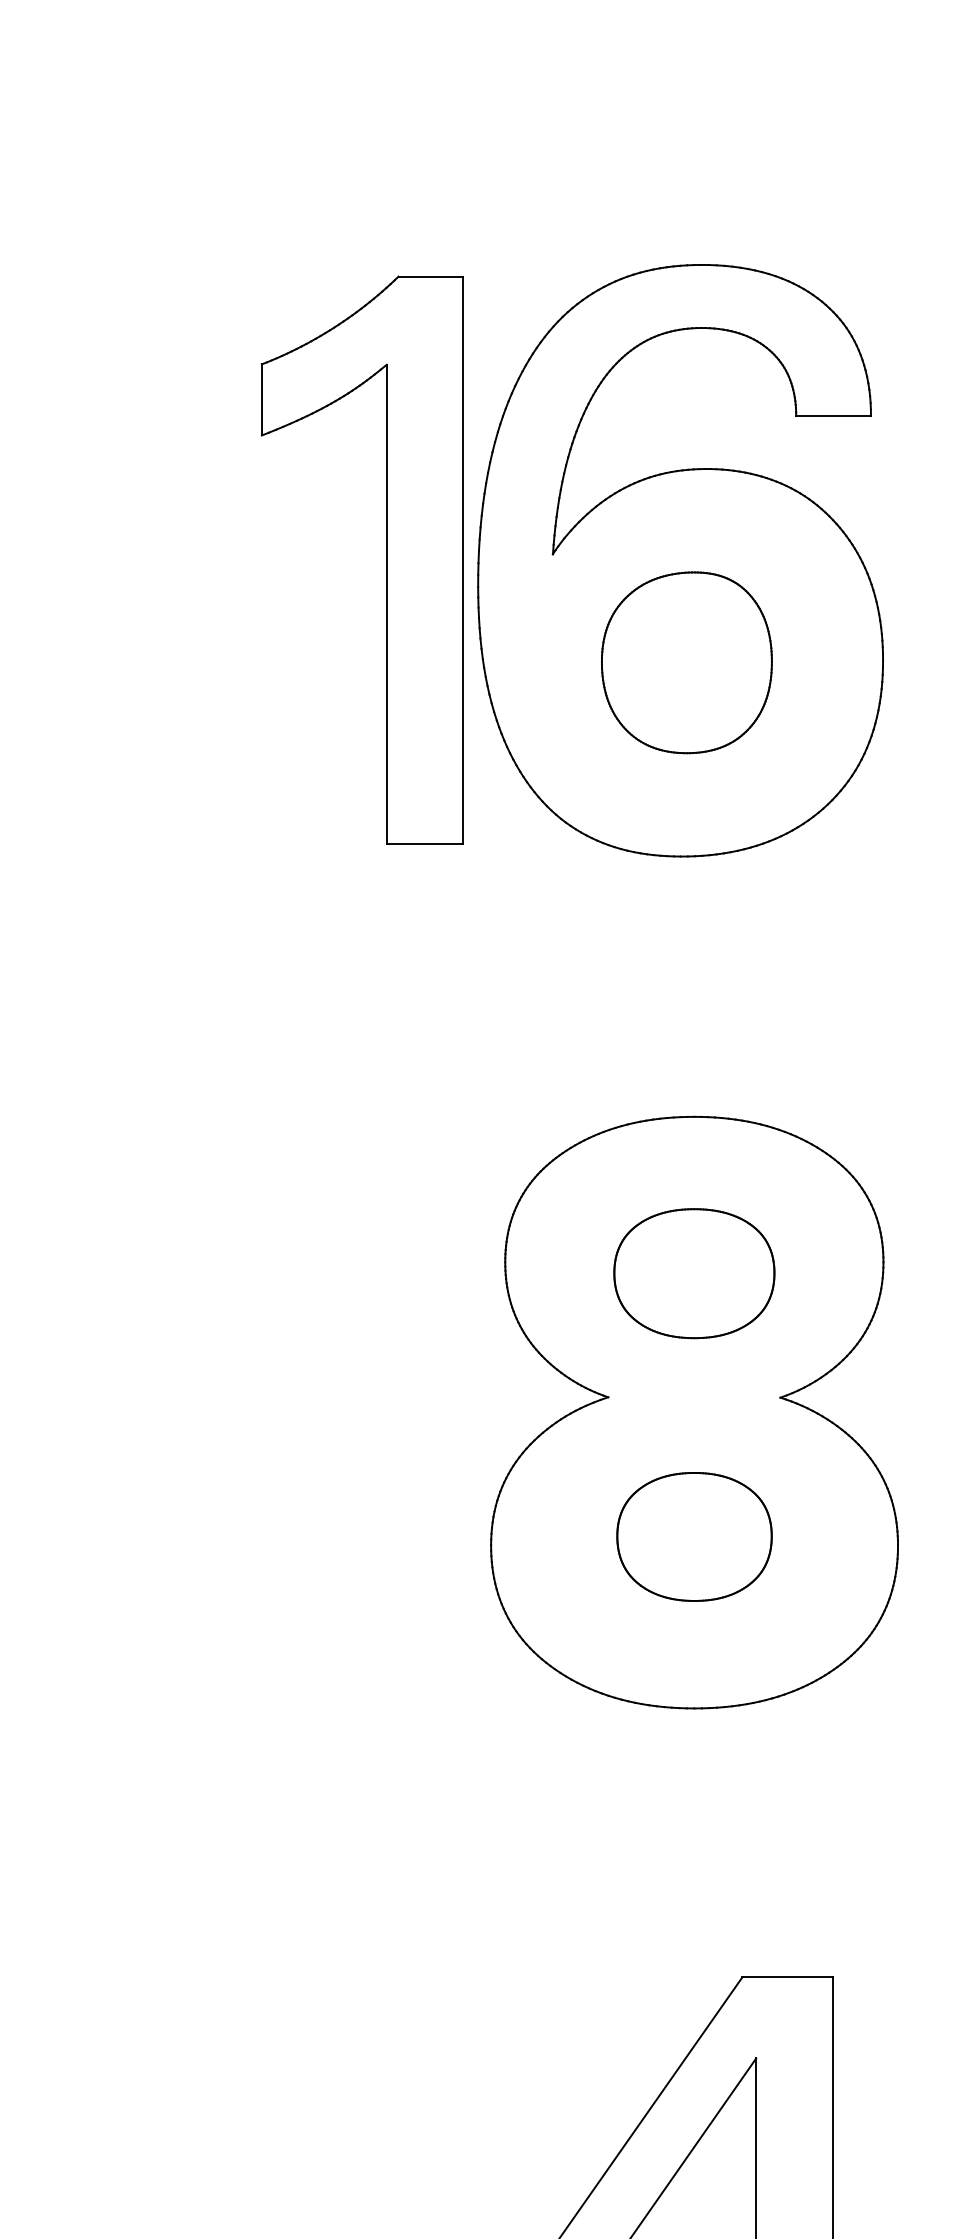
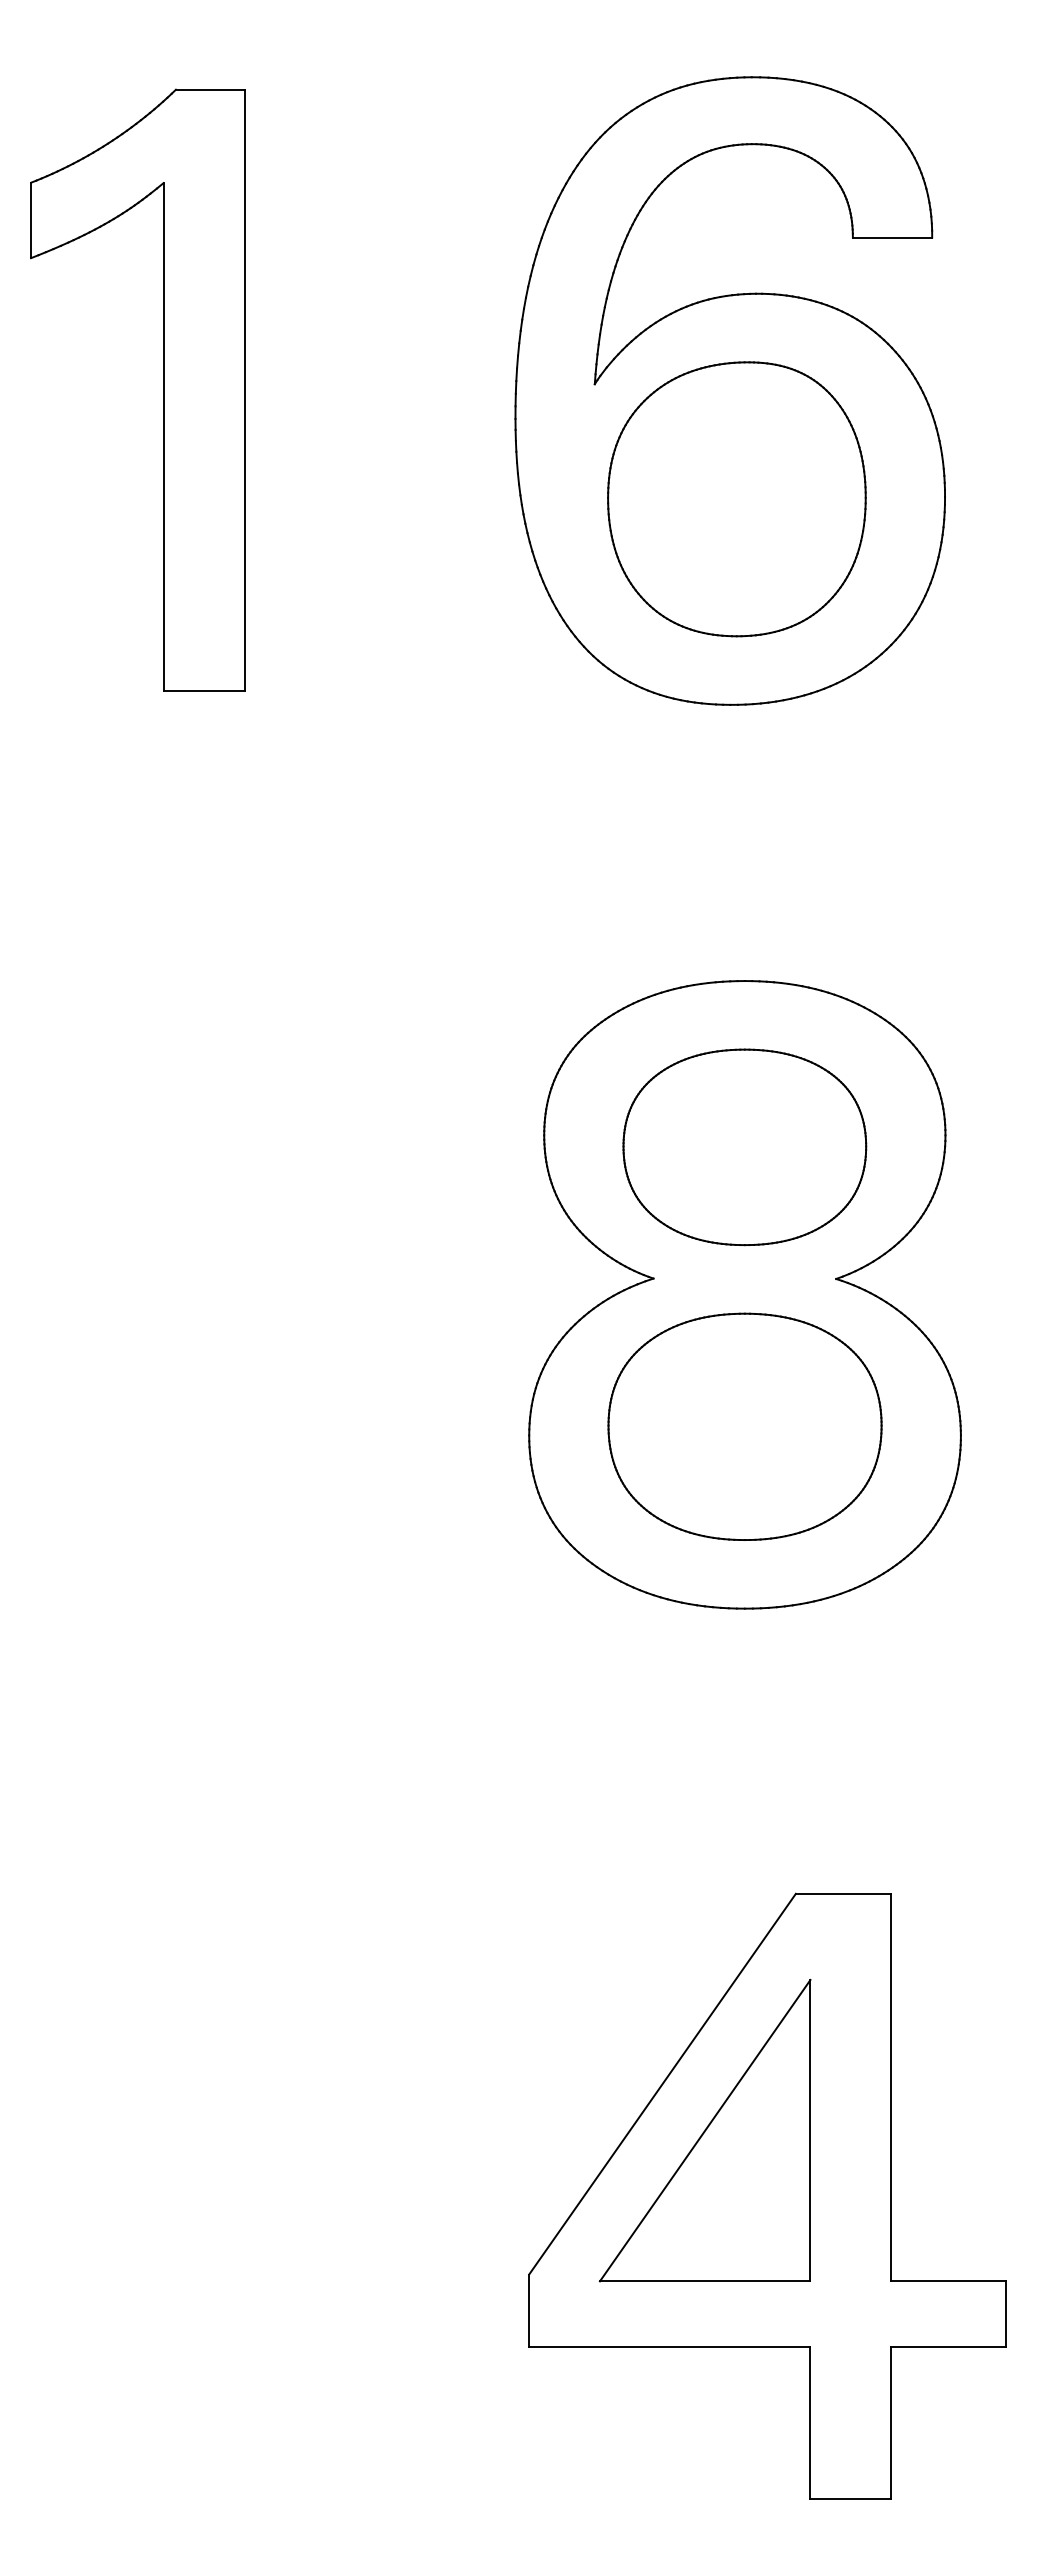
part: (386, 559) -> (163, 389), moved
part: (686, 662) -> (736, 499), size x1.43
part: (694, 1273) -> (744, 1147), size x1.43
part: (694, 1536) -> (744, 1426), size x1.67

